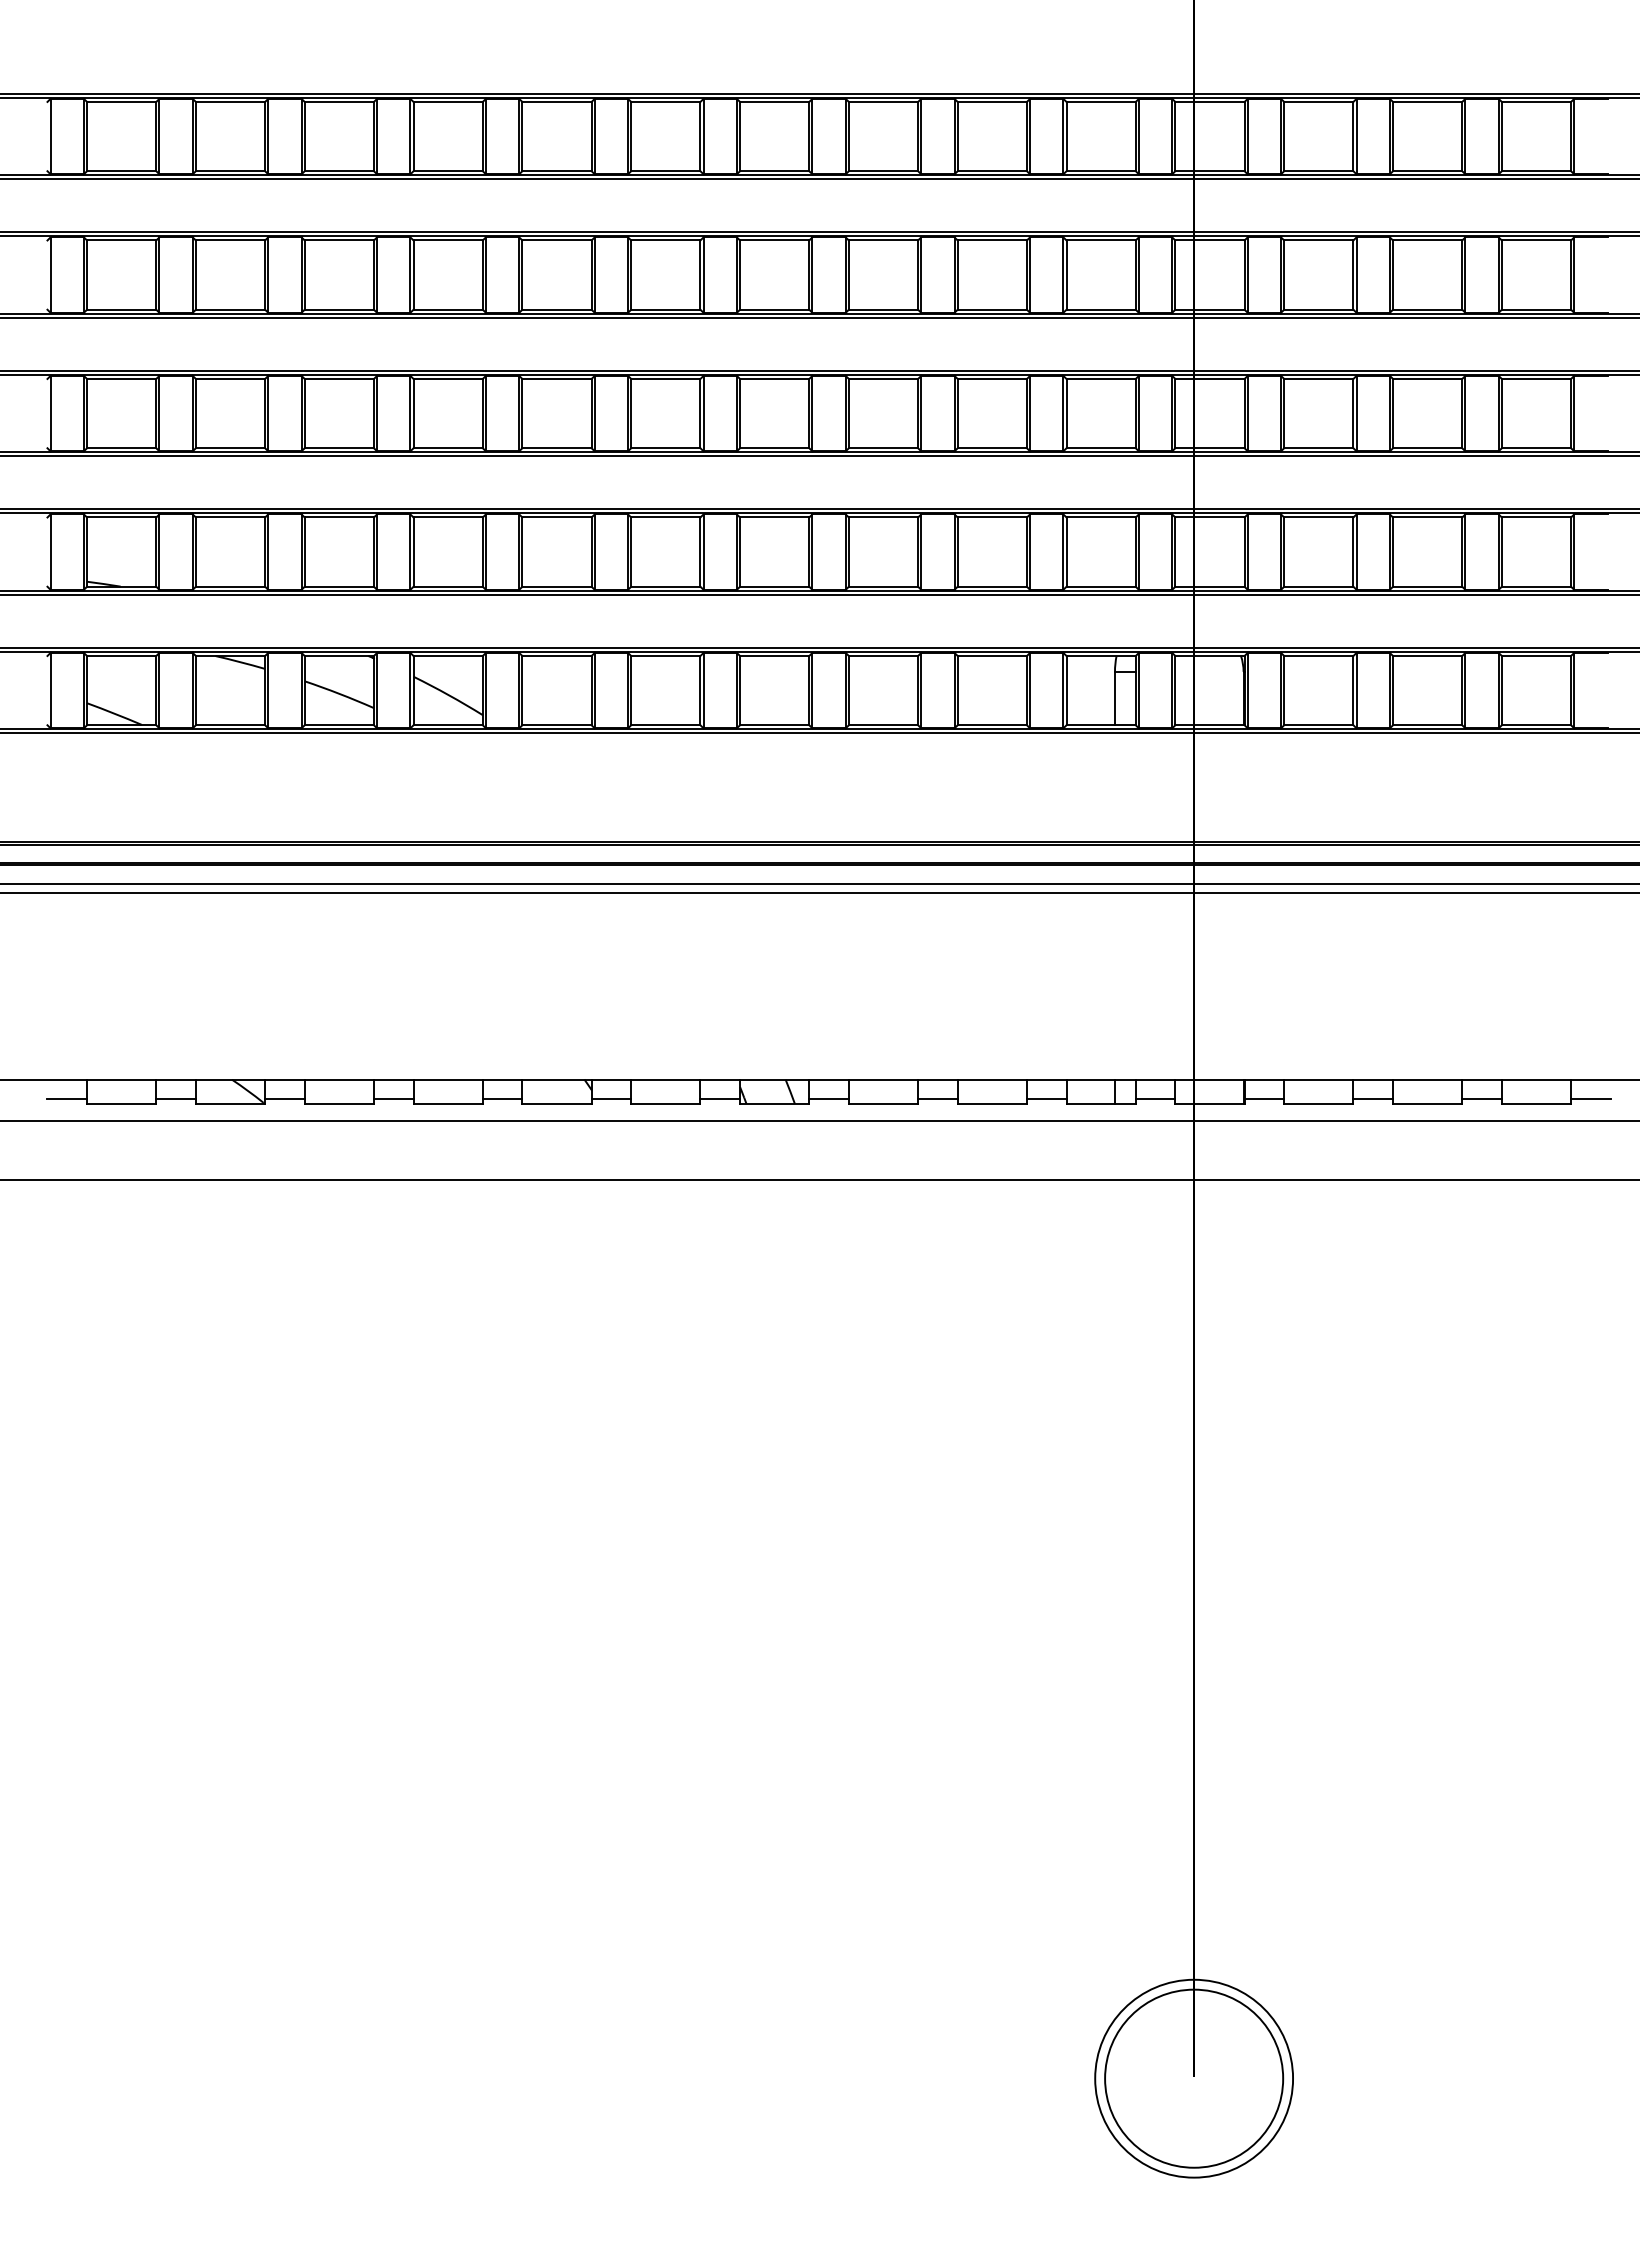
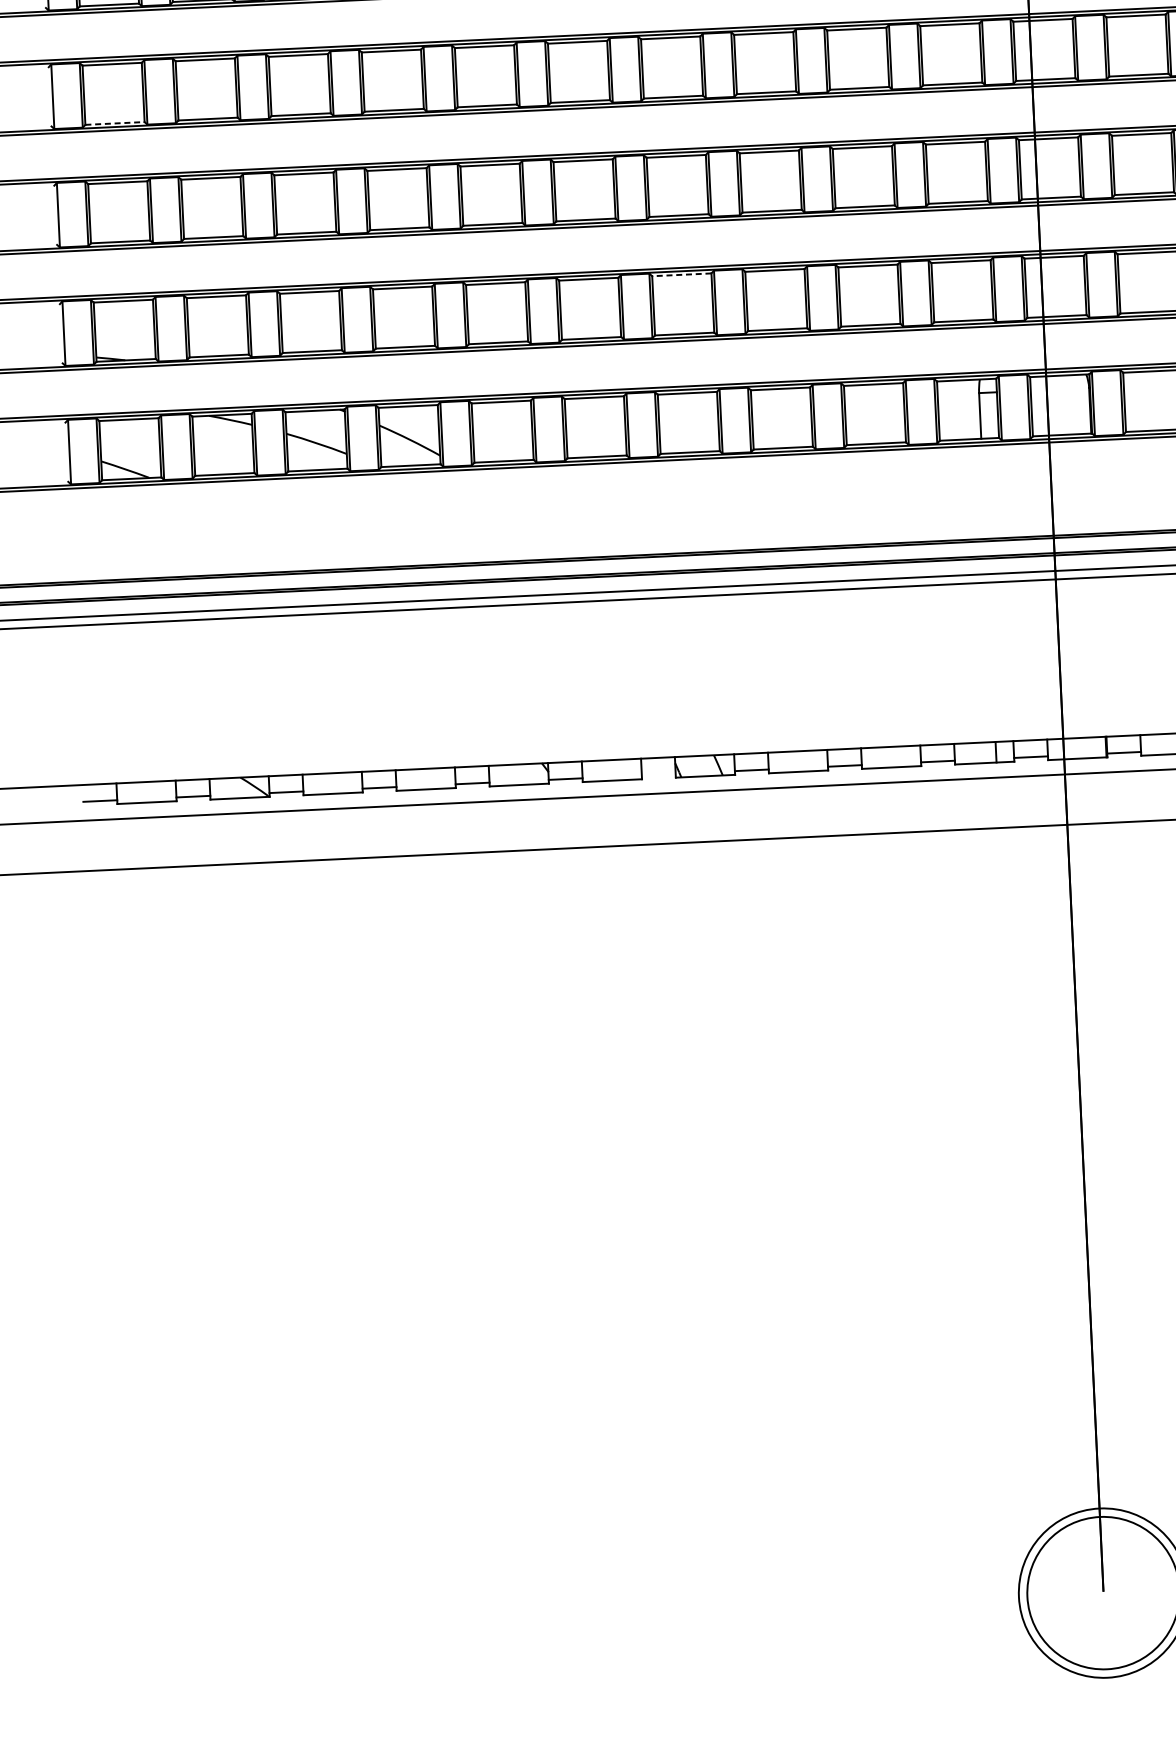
line: (121, 309) -> (114, 123), solid -> dashed
line: (774, 517) -> (681, 274), solid -> dashed
line: (720, 1099) -> (658, 774), removed

